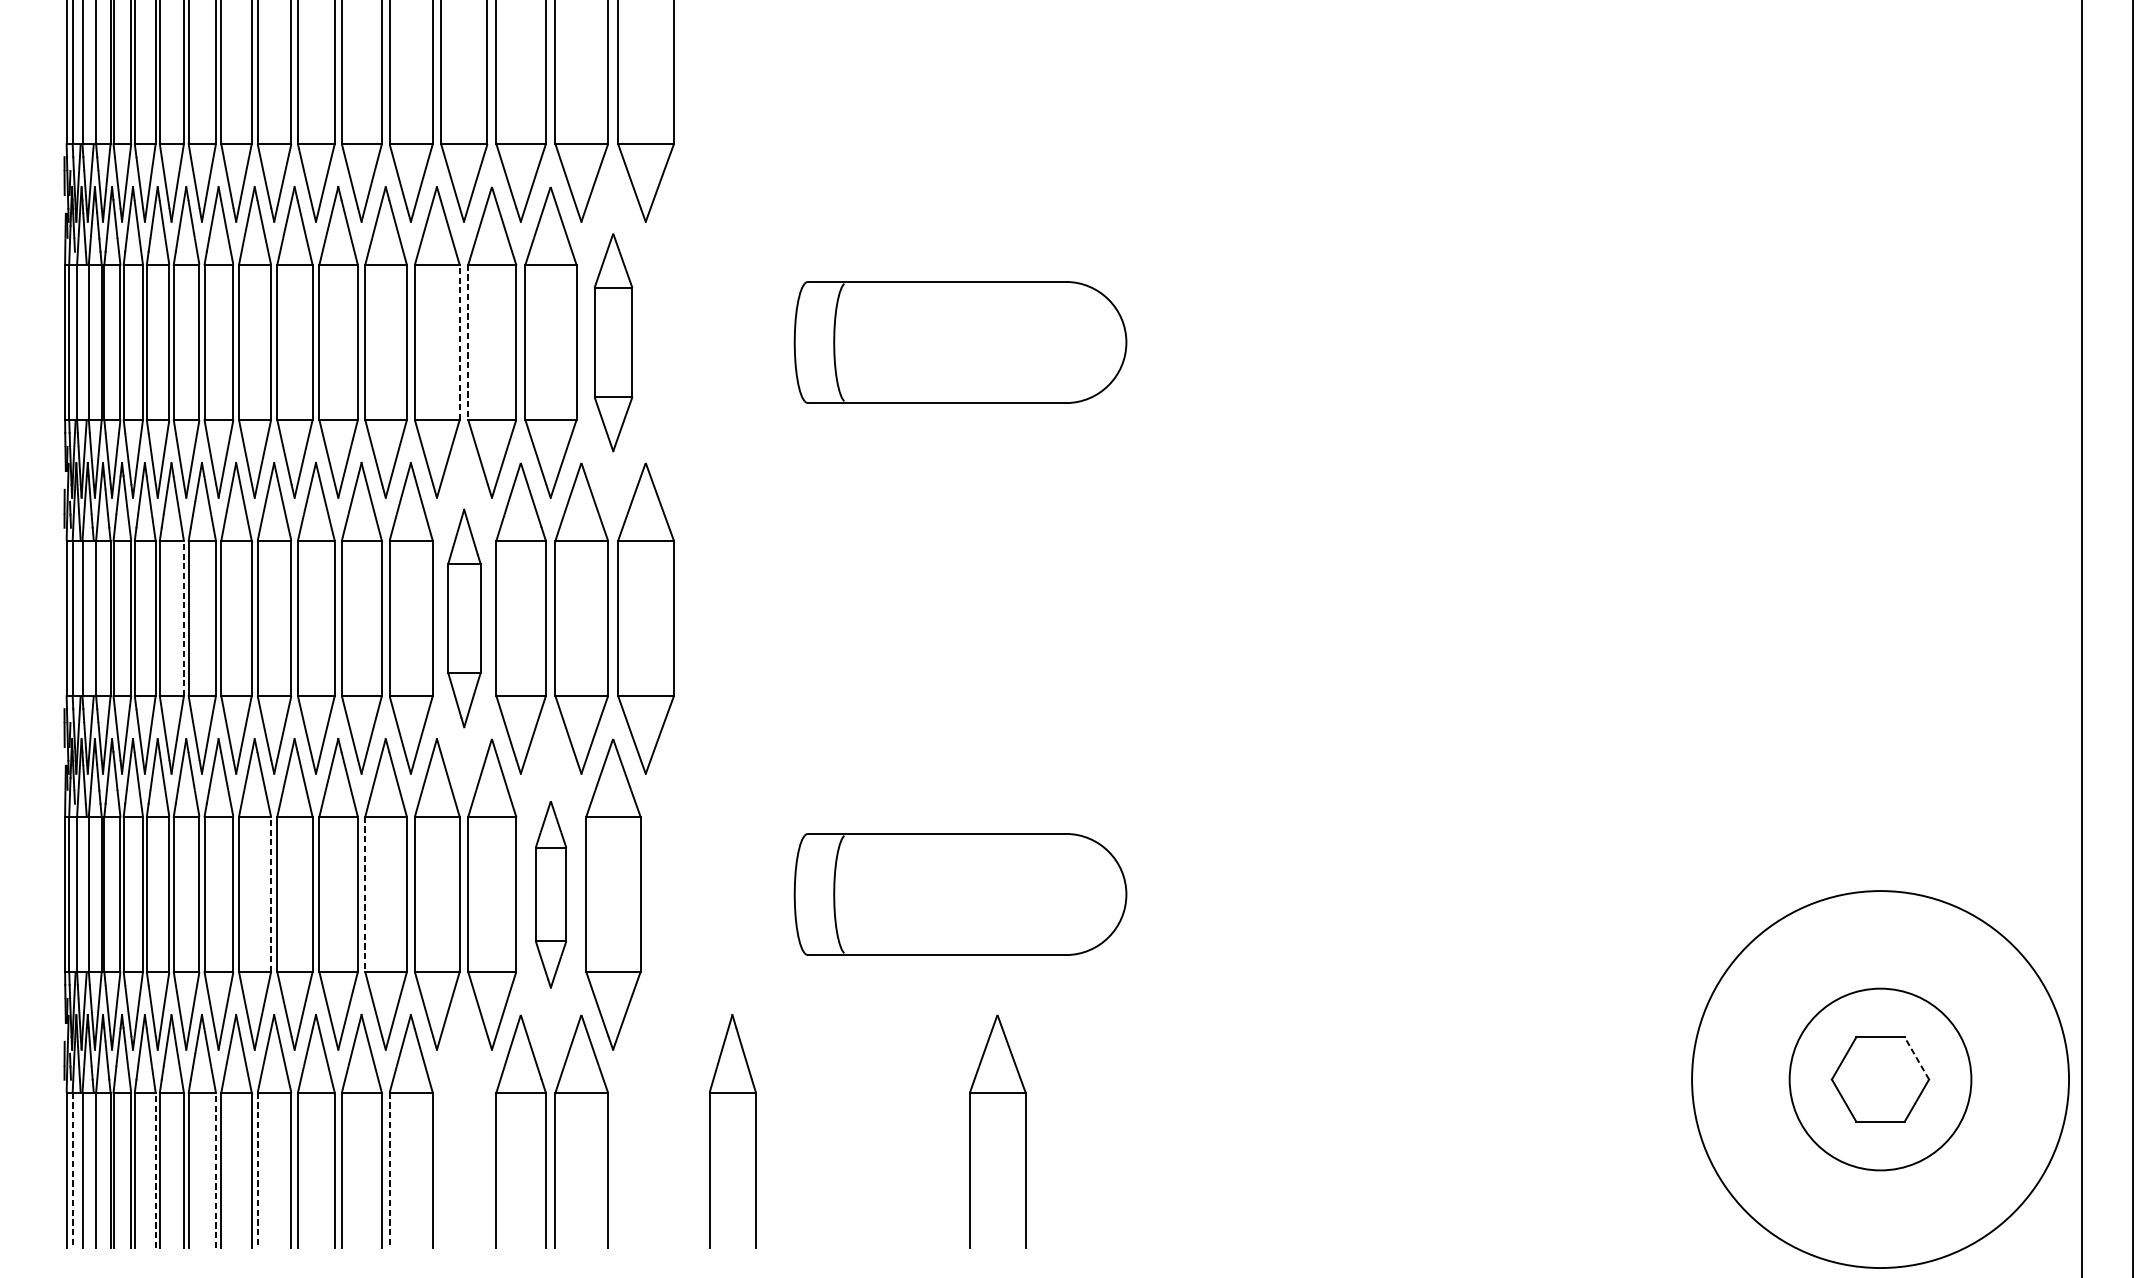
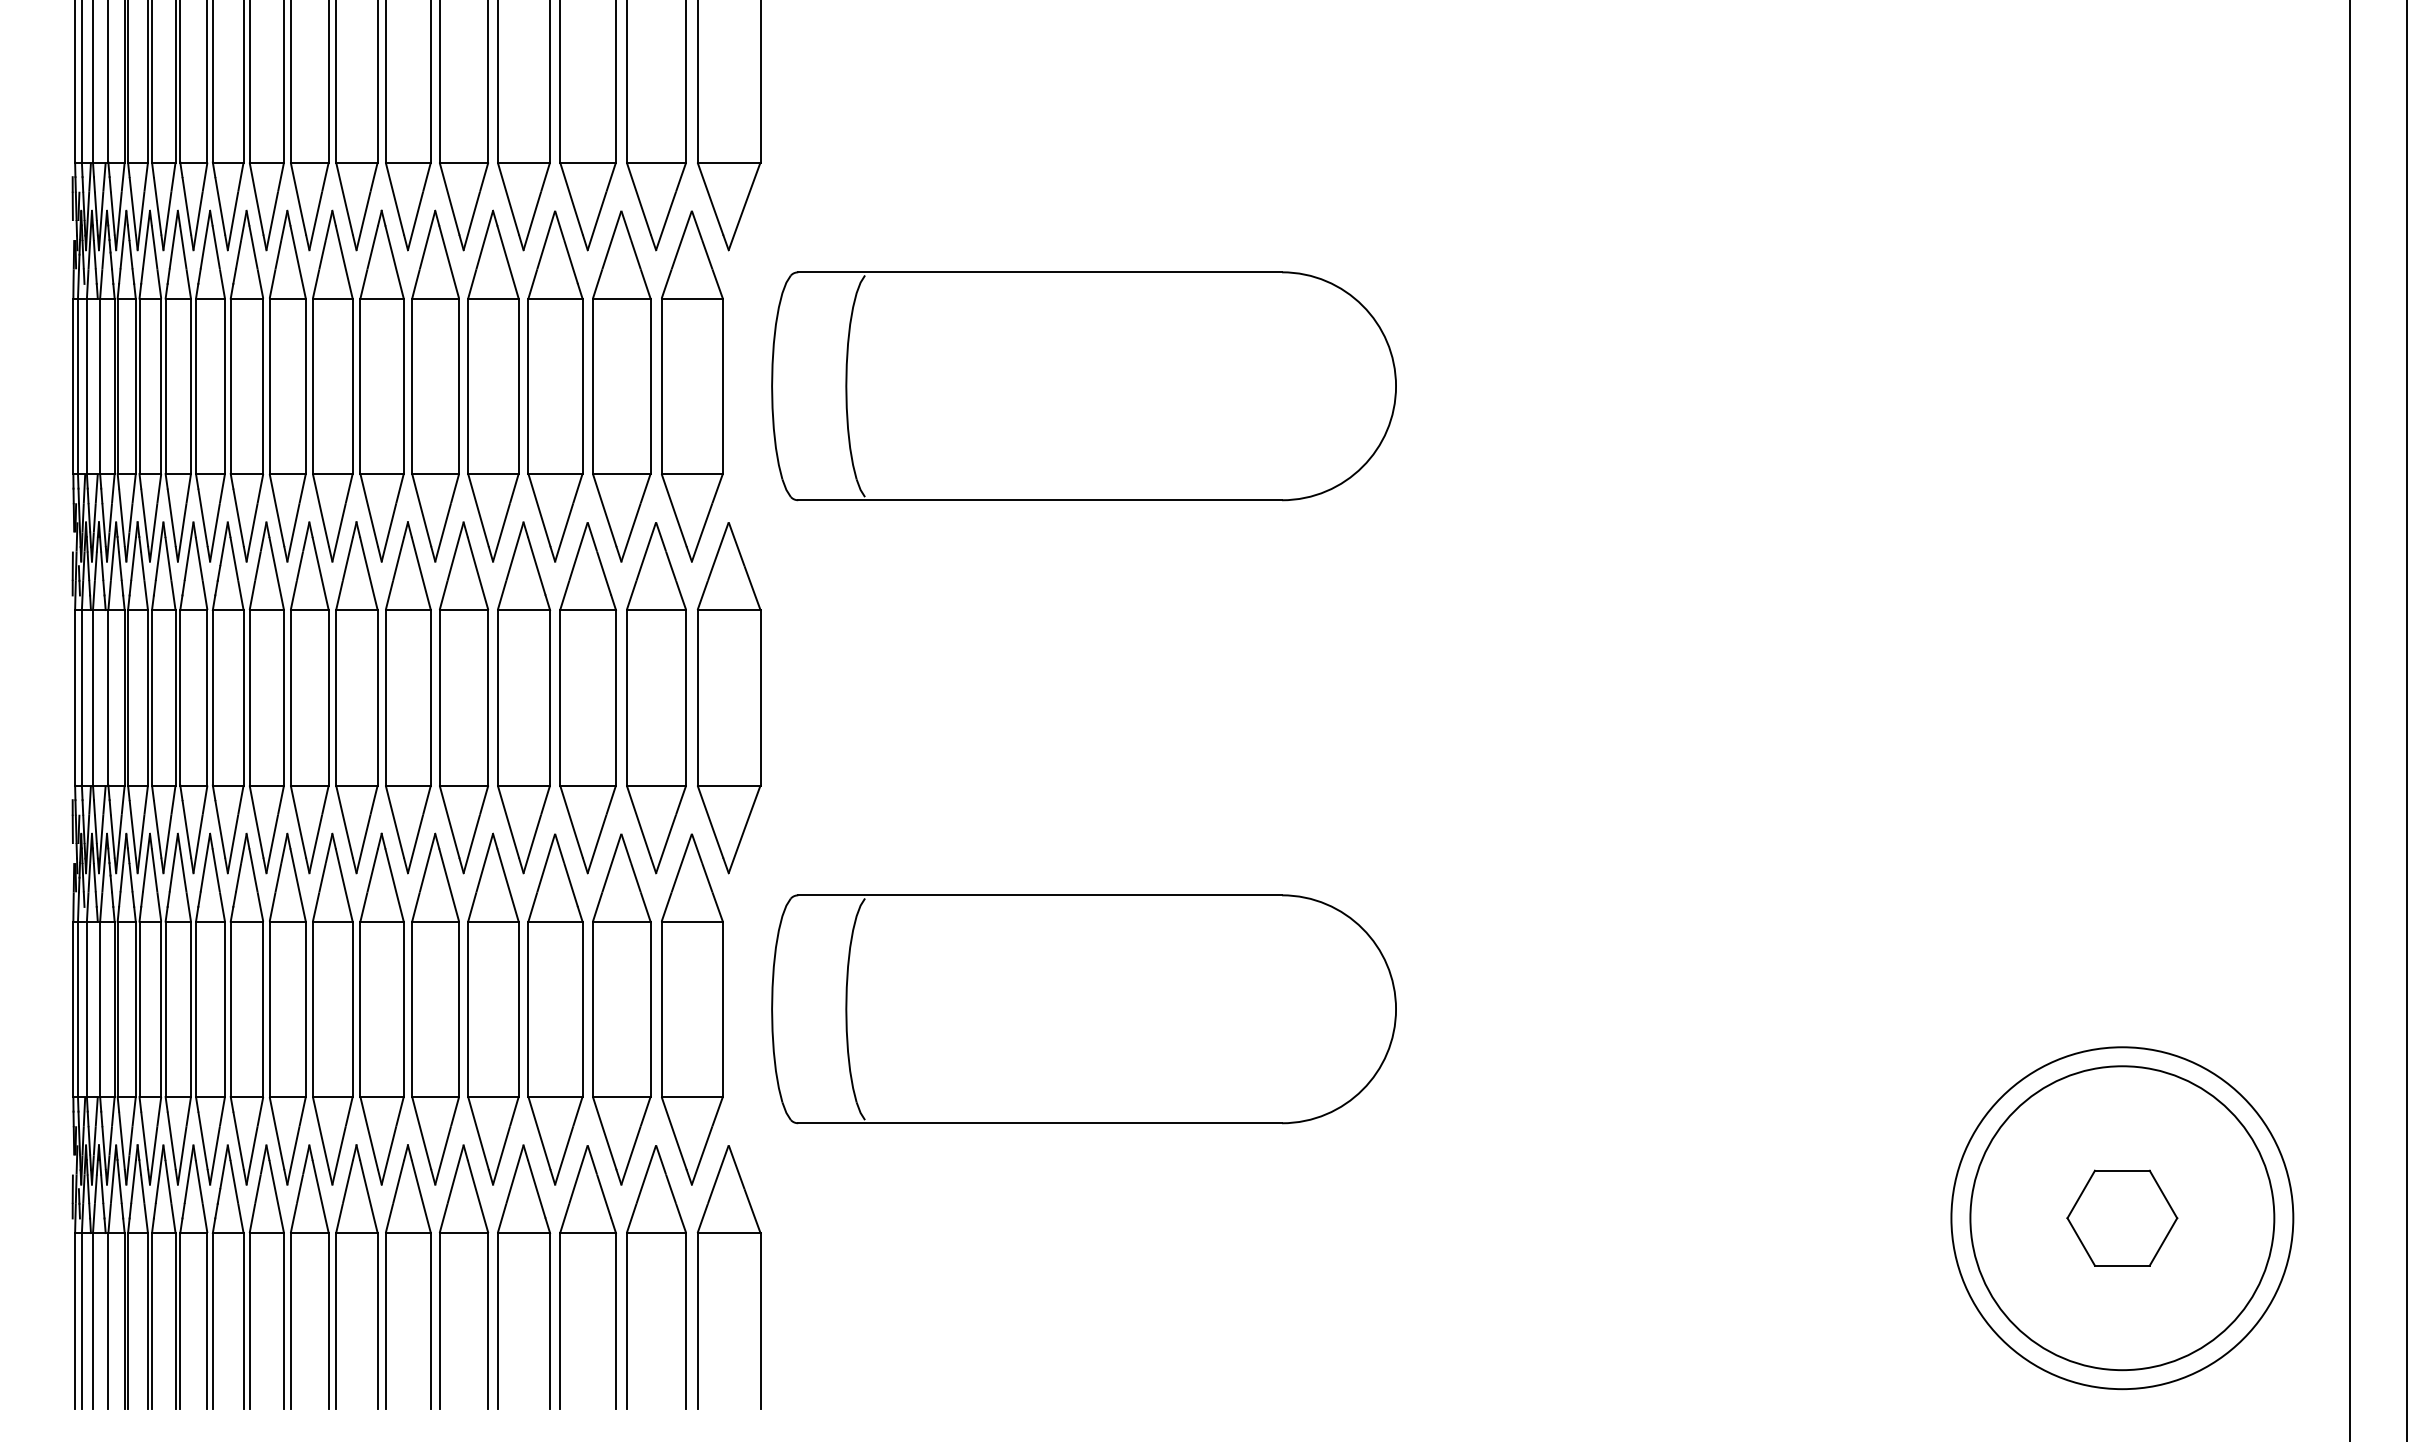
line: (459, 342) -> (518, 386), dashed -> solid
line: (468, 342) -> (528, 386), dashed -> solid
part: (613, 342) -> (692, 386), size x1.43
part: (960, 342) -> (1083, 386), size x1.67
line: (183, 618) -> (207, 697), dashed -> solid
part: (464, 618) -> (524, 697), size x1.43
line: (270, 894) -> (305, 1009), dashed -> solid
line: (365, 894) -> (412, 1009), dashed -> solid
part: (550, 894) -> (621, 1009), size x1.67
part: (960, 894) -> (1083, 1009), size x1.67
line: (1916, 1058) -> (2163, 1194), dashed -> solid
circle: (1880, 1079) -> (2122, 1218), size x0.71
circle: (1880, 1079) -> (2122, 1218), size x1.67
part: (755, 1131) -> (549, 1276), moved
part: (970, 1132) -> (698, 1277), moved
line: (72, 1170) -> (81, 1320), dashed -> solid
line: (155, 1170) -> (175, 1320), dashed -> solid
line: (215, 1170) -> (243, 1320), dashed -> solid
line: (257, 1170) -> (290, 1320), dashed -> solid
line: (389, 1170) -> (439, 1320), dashed -> solid

